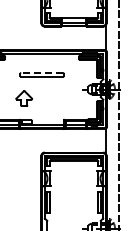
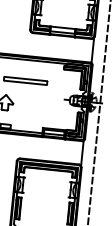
line: (42, 72) -> (26, 78), dashed -> solid

